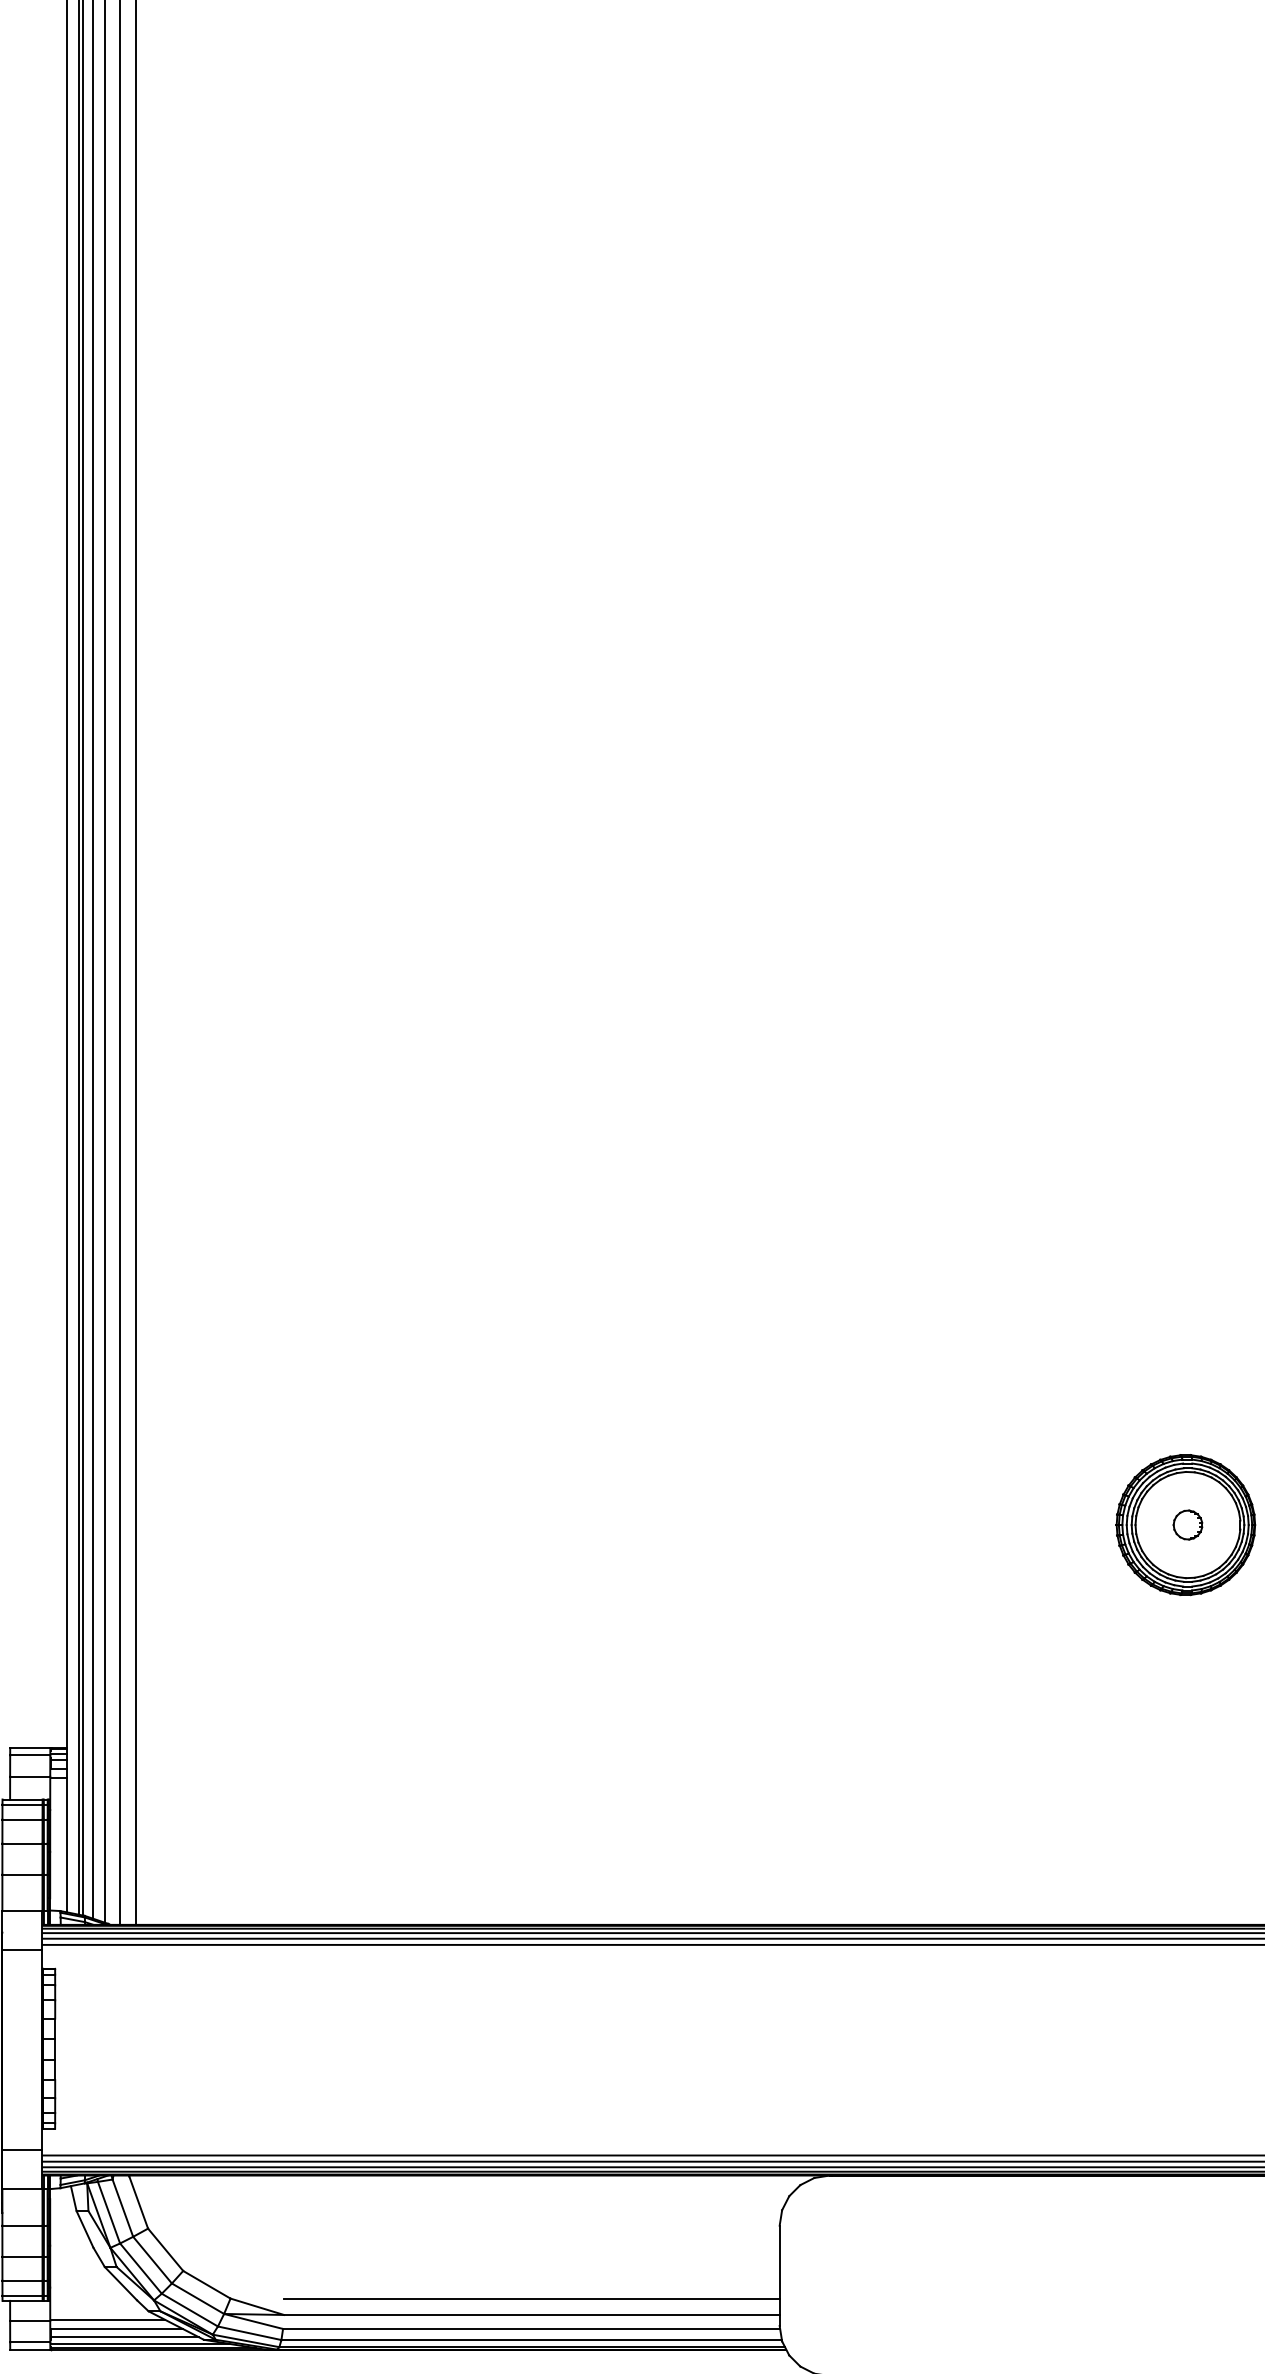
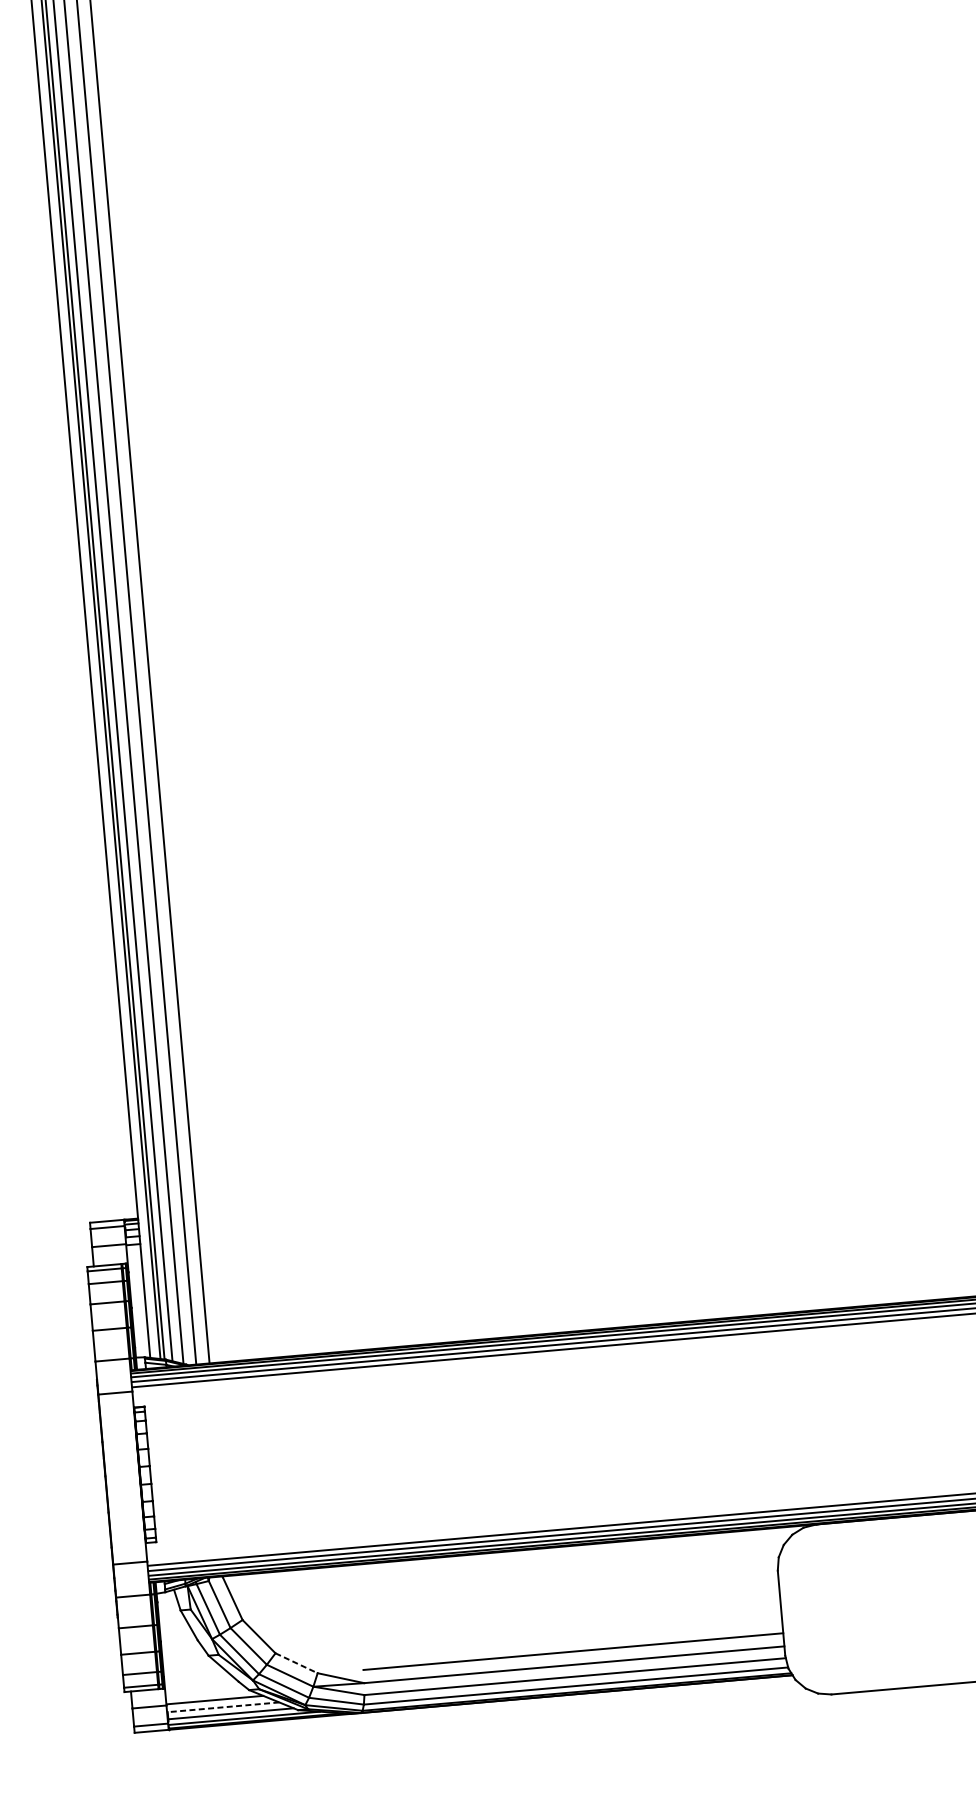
line: (207, 2285) -> (297, 1663), solid -> dashed
line: (116, 2328) -> (223, 1707), solid -> dashed

